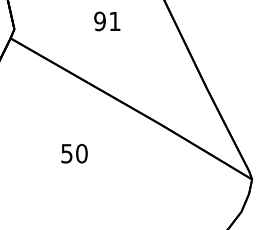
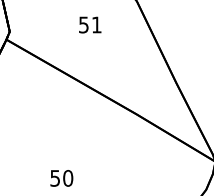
text: (99, 20) -> (83, 24), 91 -> 51
text: (74, 153) -> (61, 178), moved

